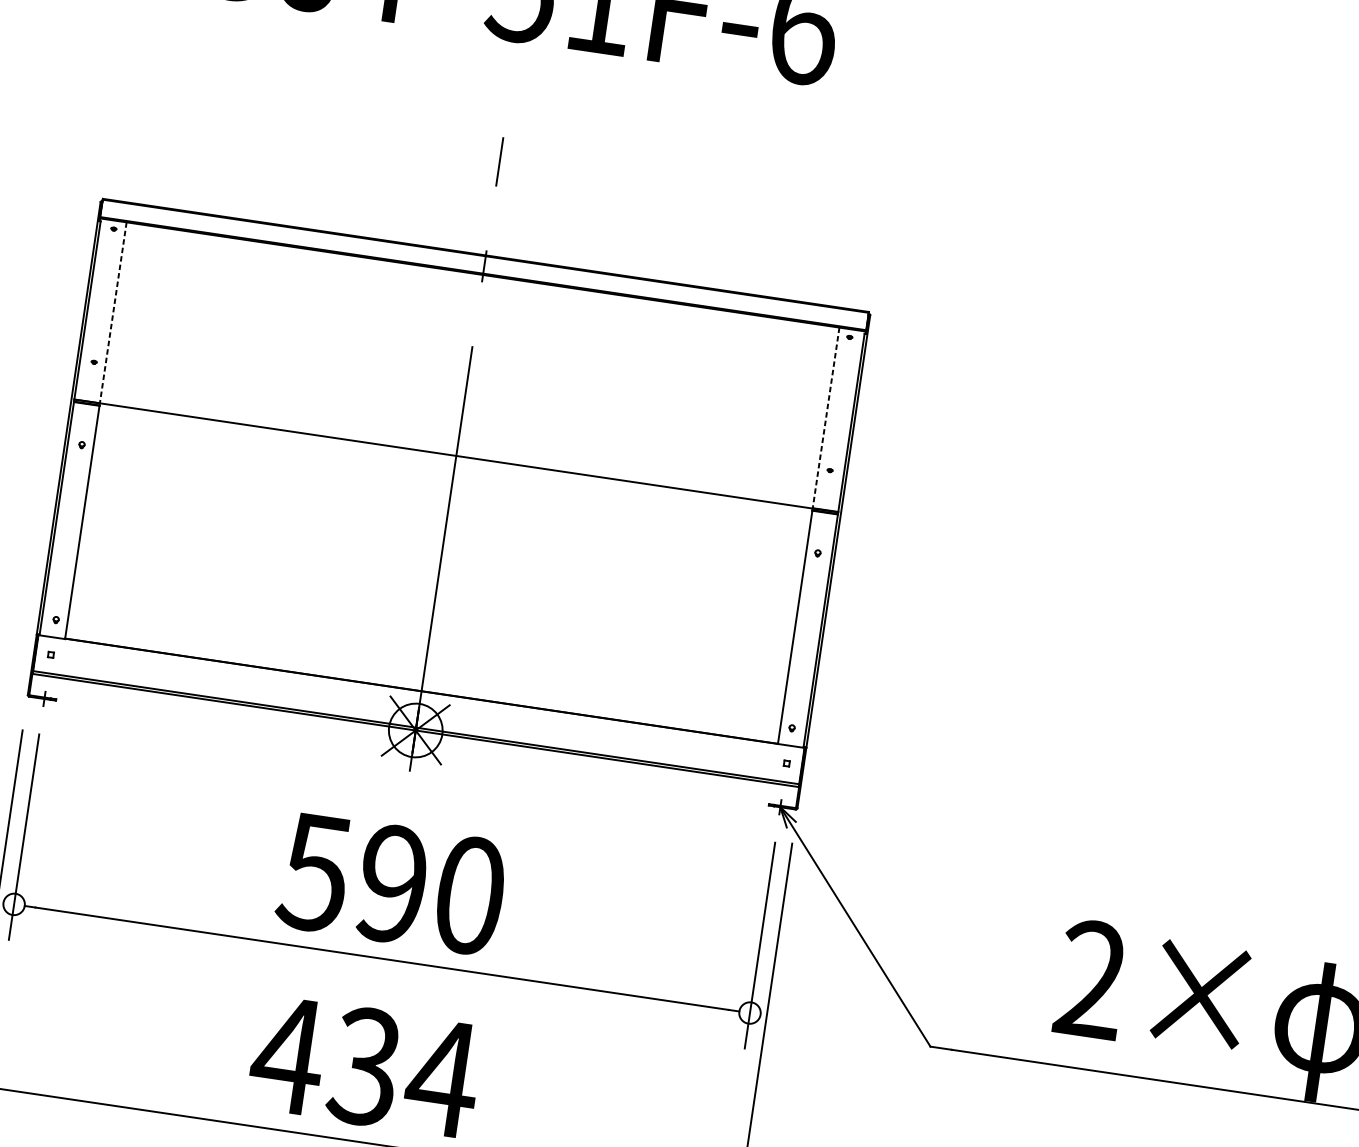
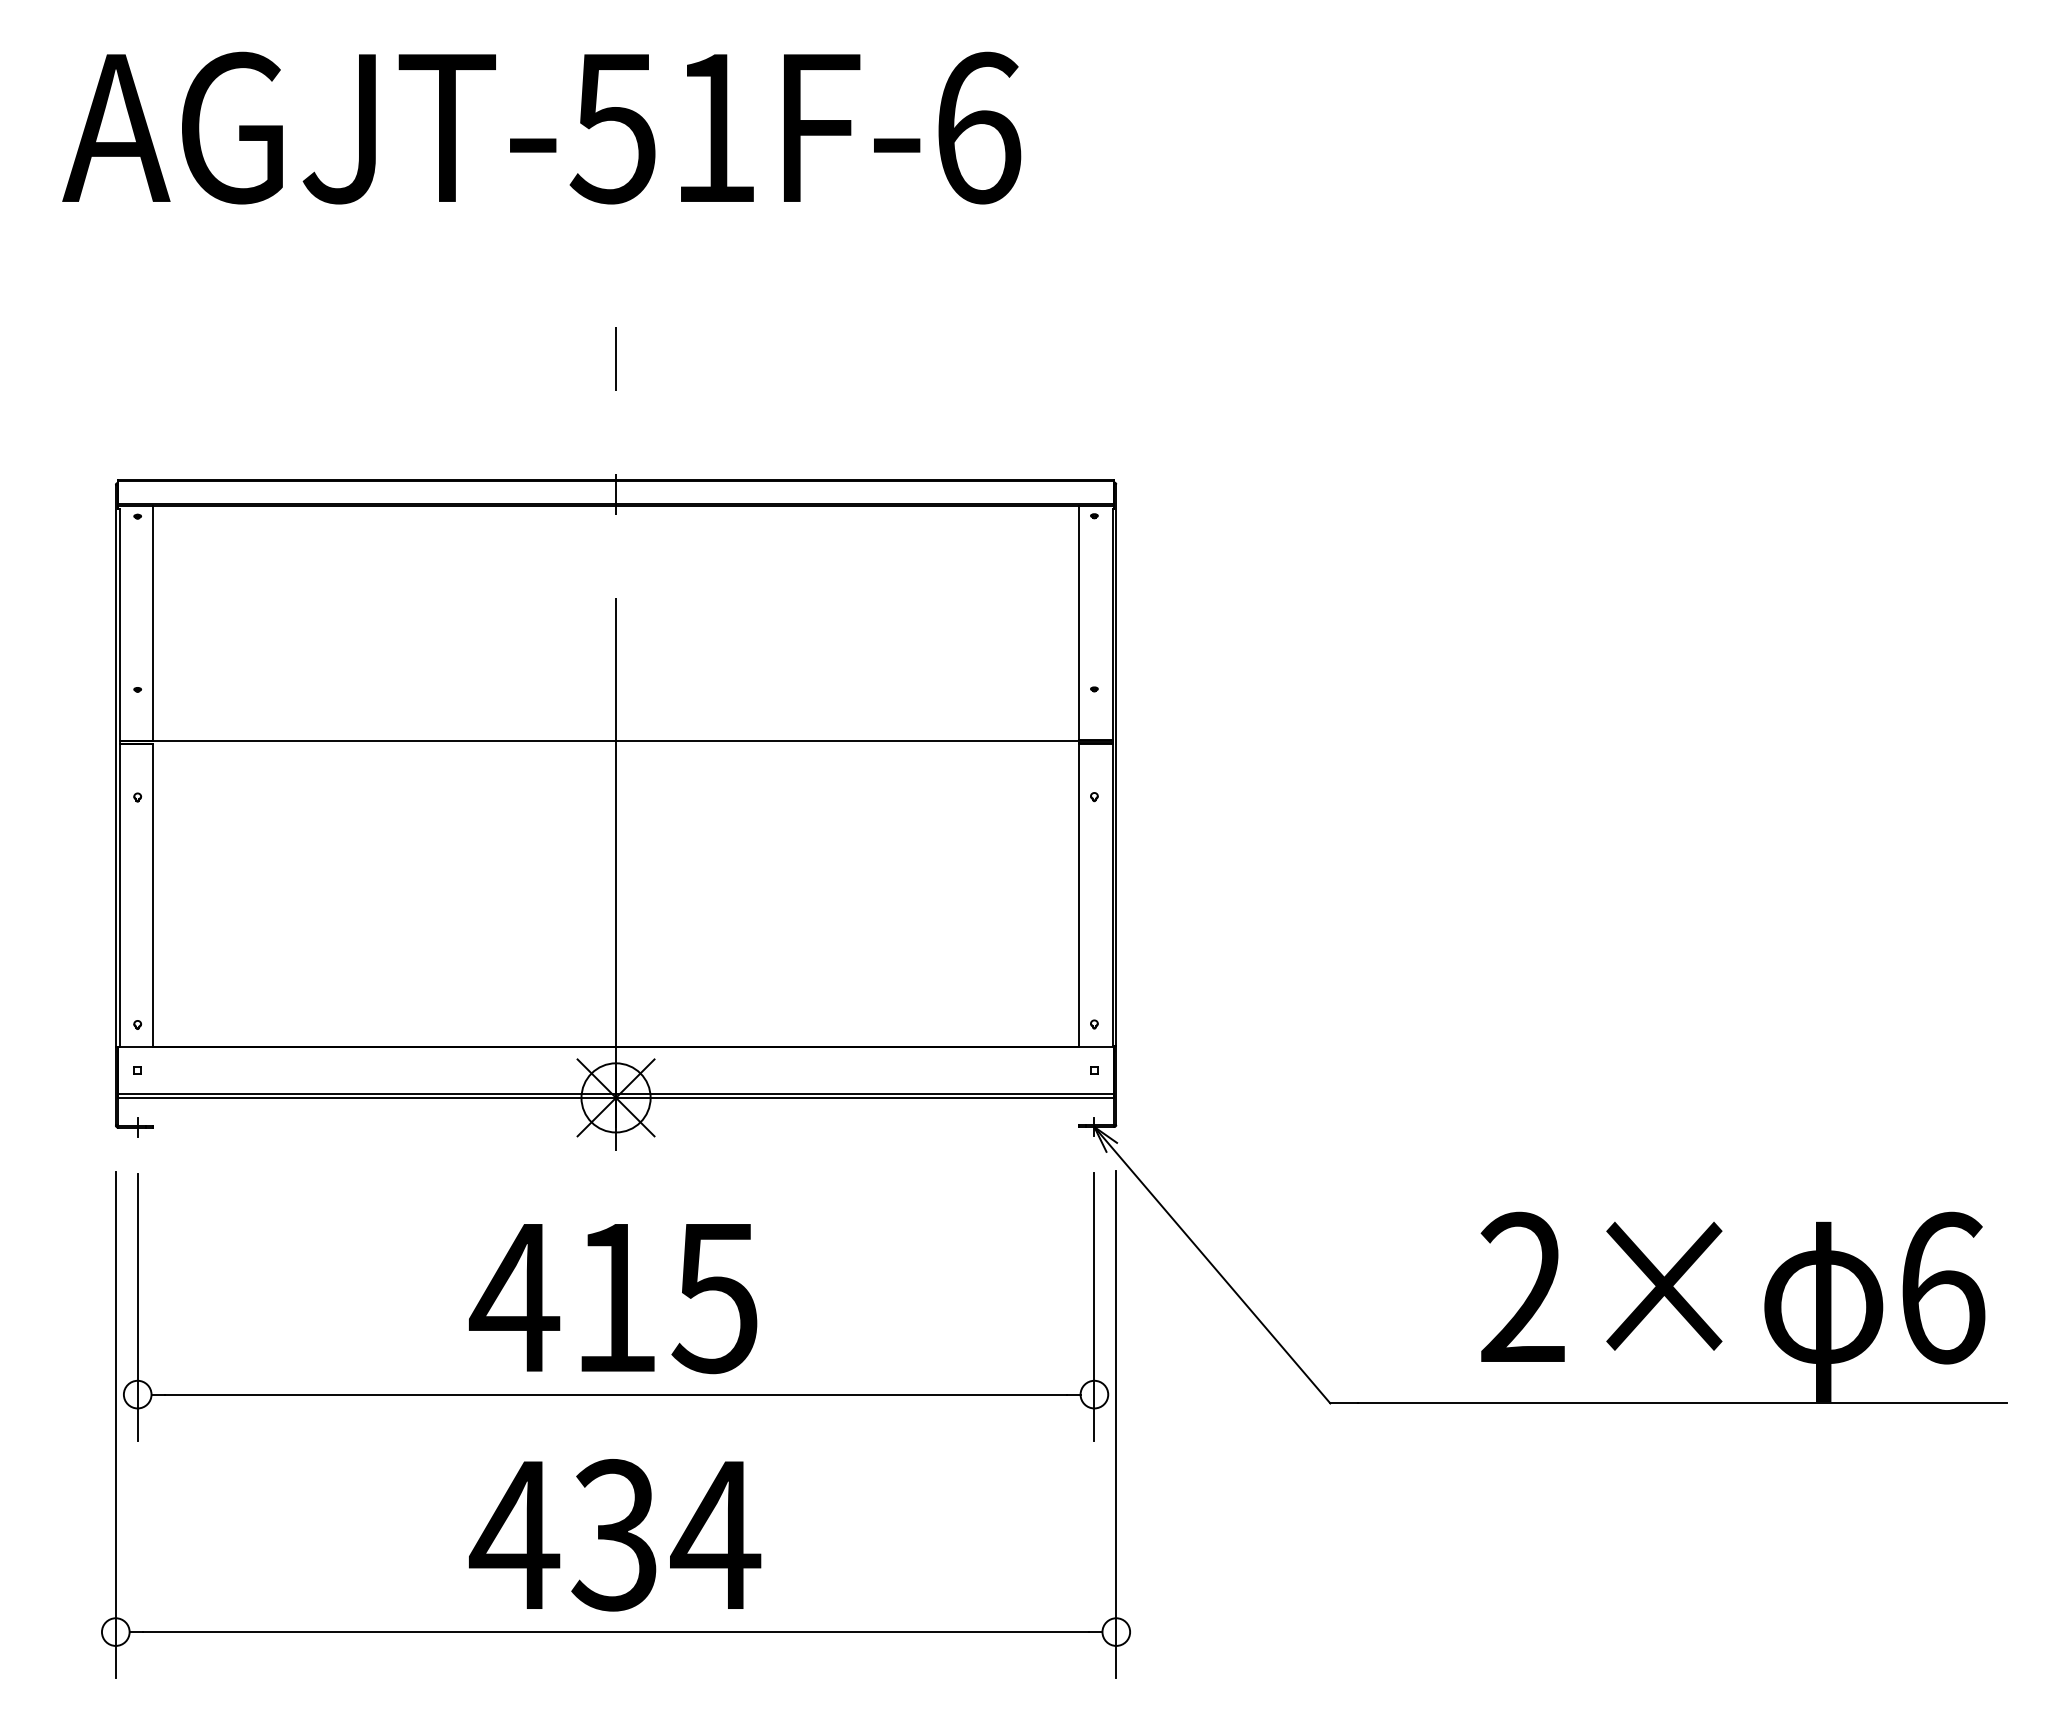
line: (113, 312) -> (152, 623), dashed -> solid
line: (826, 418) -> (1079, 623), dashed -> solid
text: (390, 883) -> (612, 1297), 590 -> 415

